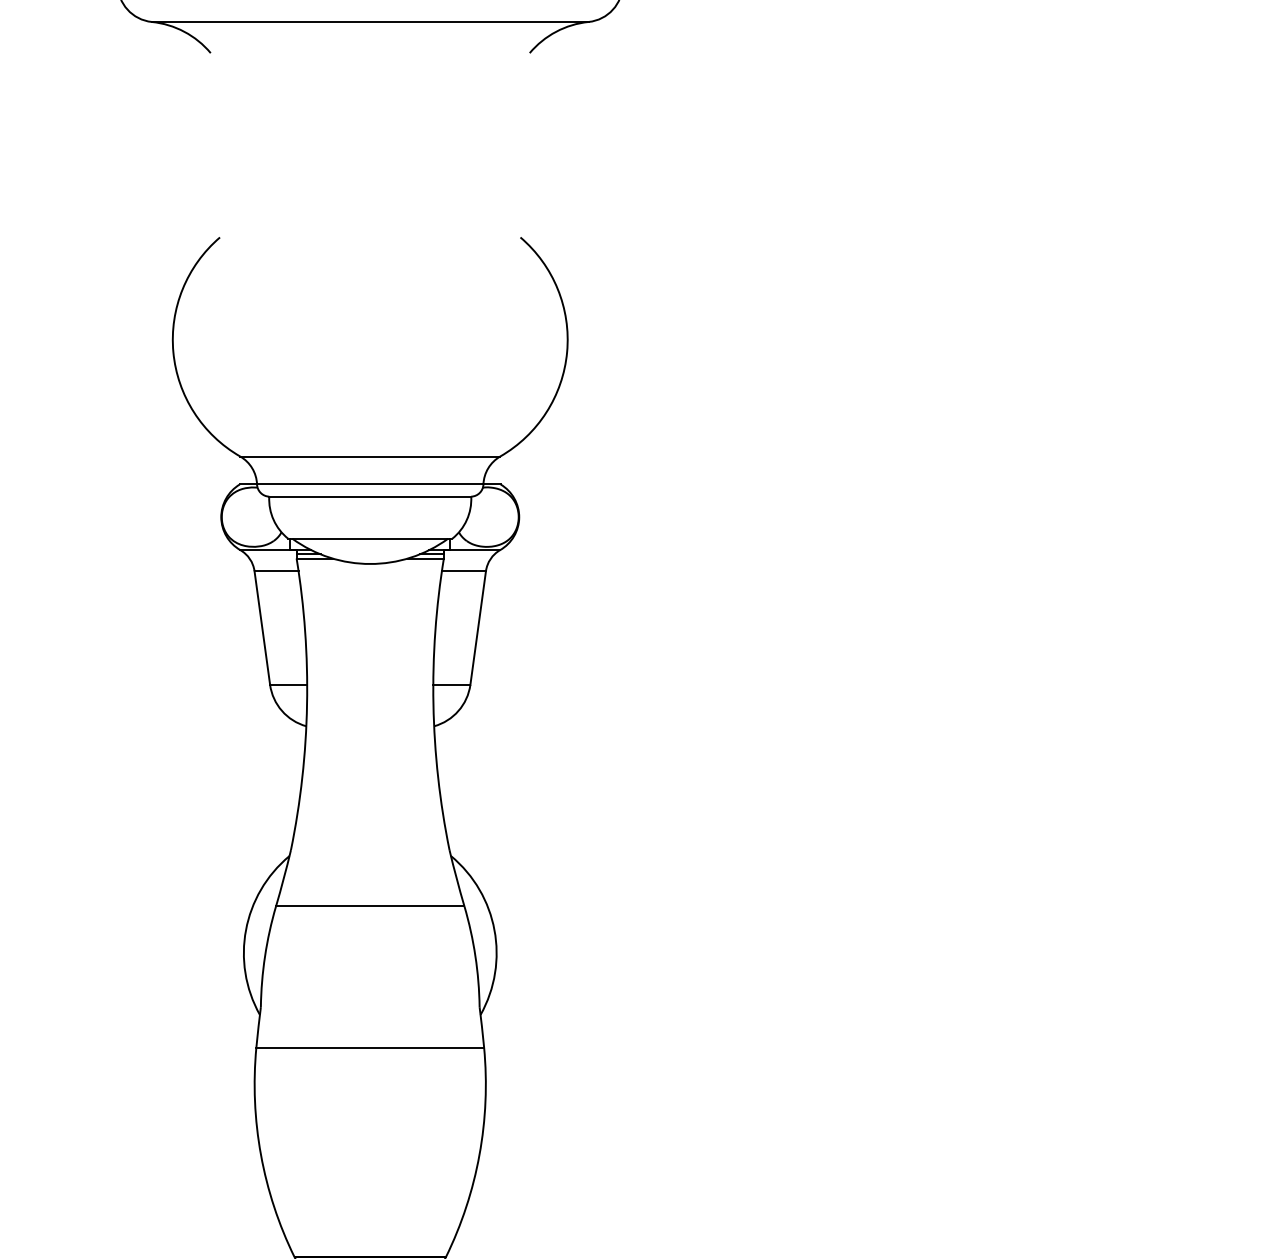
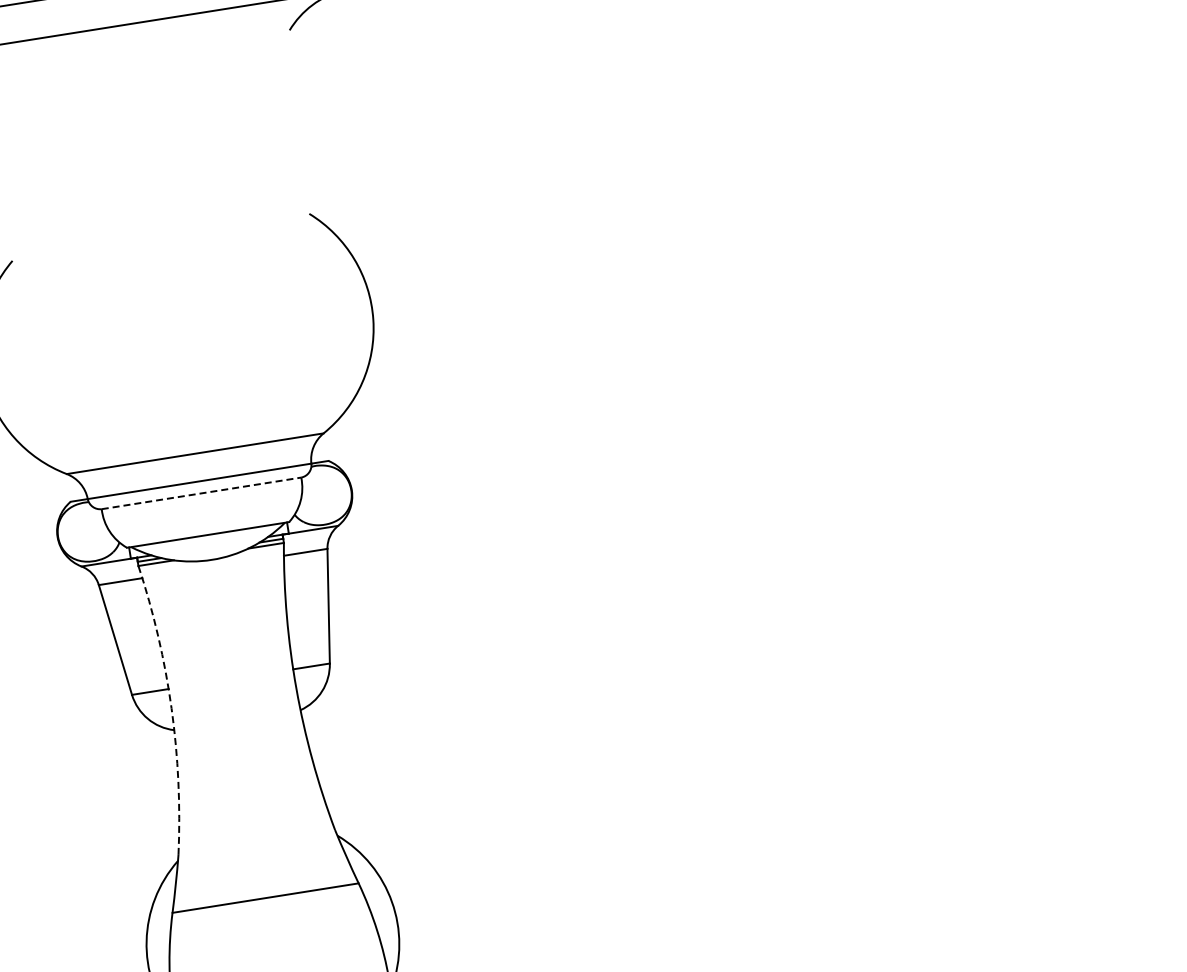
line: (370, 496) -> (201, 493), solid -> dashed
arc: (307, 704) -> (172, 708), solid -> dashed

